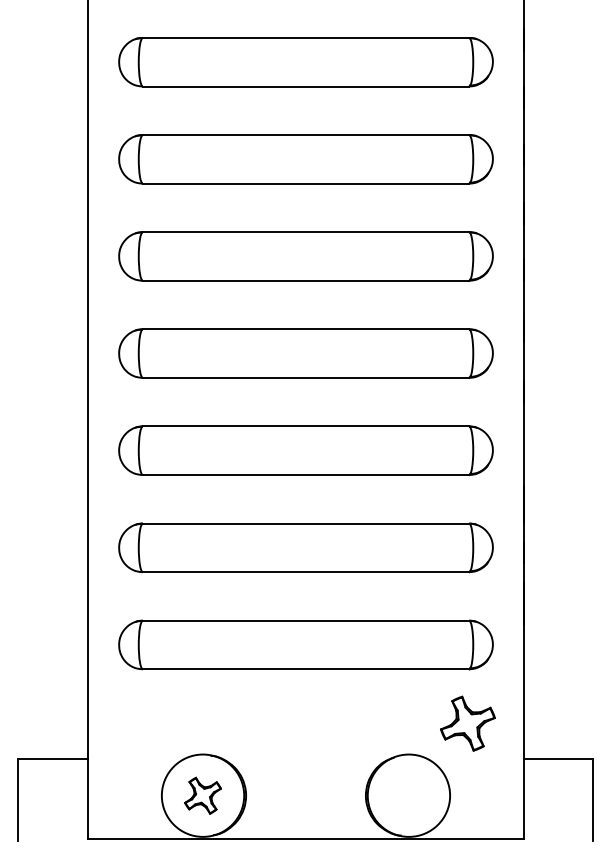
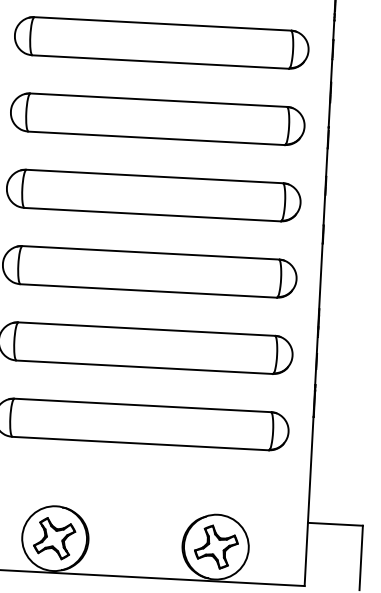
part: (467, 723) -> (216, 546), moved
part: (202, 795) -> (54, 538), size x1.43

